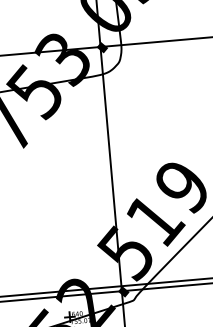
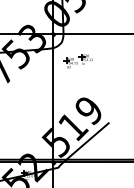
part: (152, 95) -> (77, 61), added

